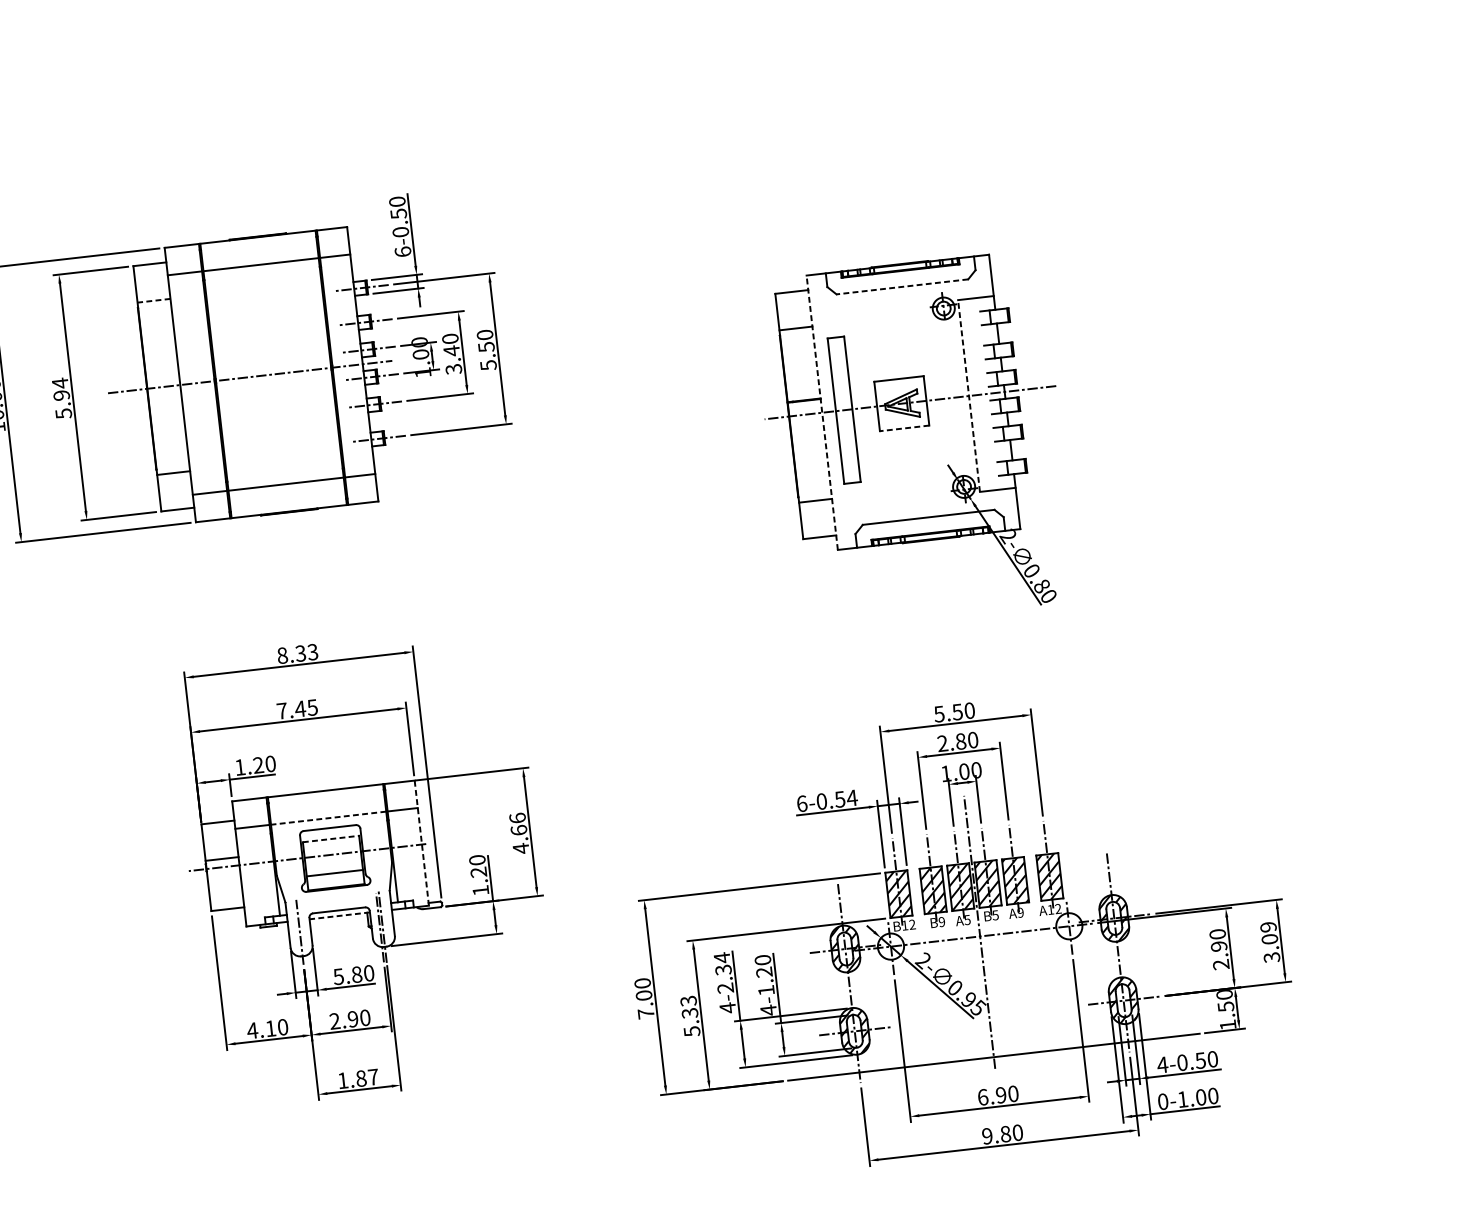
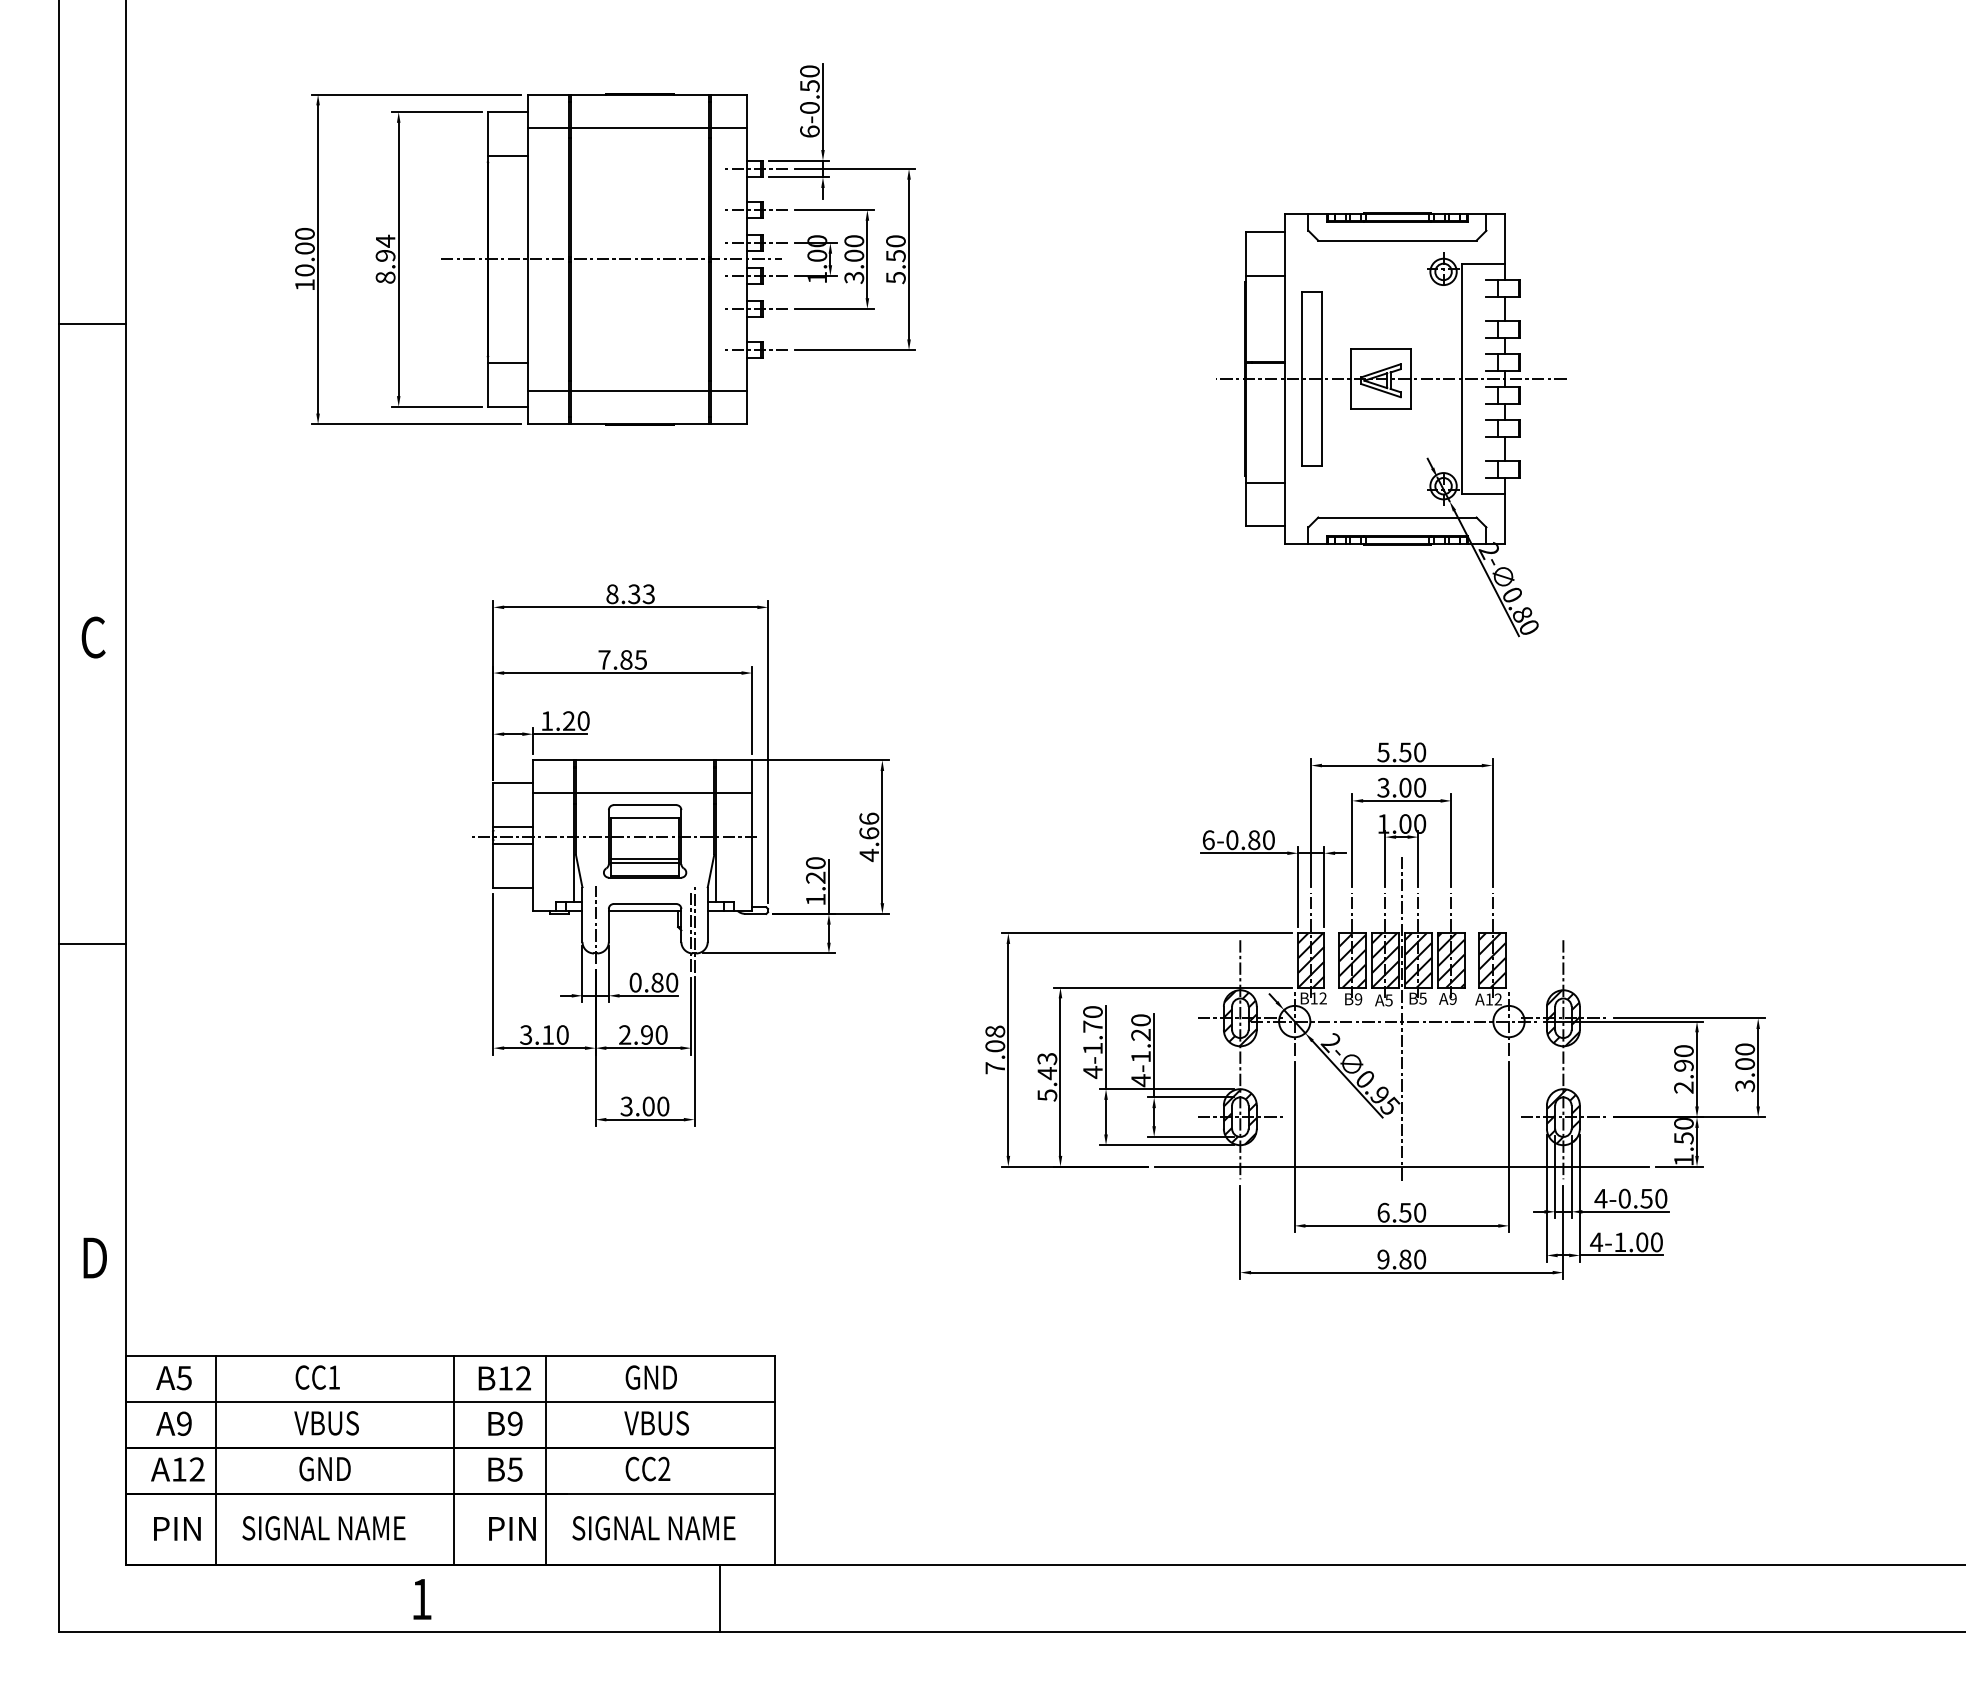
line: (901, 286) -> (1396, 240), dashed -> solid
line: (153, 300) -> (507, 155), dashed -> solid
text: (451, 350) -> (854, 255), 3.40 -> 3.00
line: (968, 395) -> (1461, 378), dashed -> solid
text: (63, 413) -> (385, 277), 5.94 -> 8.94
line: (822, 413) -> (1285, 379), dashed -> solid
line: (904, 428) -> (1380, 408), dashed -> solid
text: (299, 708) -> (625, 659), 7.45 -> 7.85
text: (951, 742) -> (1394, 787), 2.80 -> 3.00
text: (846, 799) -> (1261, 840), 6-0.54 -> 6-0.80
line: (328, 818) -> (644, 793), dashed -> solid
line: (331, 839) -> (645, 818), dashed -> solid
line: (421, 842) -> (752, 834), dashed -> solid
line: (223, 872) -> (513, 843), added
line: (334, 876) -> (644, 863), added
line: (339, 915) -> (644, 910), dashed -> solid
text: (1267, 927) -> (1744, 1049), 3.09 -> 3.00
text: (723, 972) -> (1092, 1029), 4-2.34 -> 4-1.70
text: (338, 976) -> (635, 982), 5.80 -> 0.80
text: (642, 983) -> (994, 1031), 7.00 -> 7.08
text: (690, 1013) -> (1047, 1073), 5.33 -> 5.43
text: (251, 1030) -> (525, 1034), 4.10 -> 3.10
text: (357, 1078) -> (644, 1106), 1.87 -> 3.00
text: (1001, 1095) -> (1405, 1212), 6.90 -> 6.50
text: (1163, 1101) -> (1596, 1242), 0-1.00 -> 4-1.00

